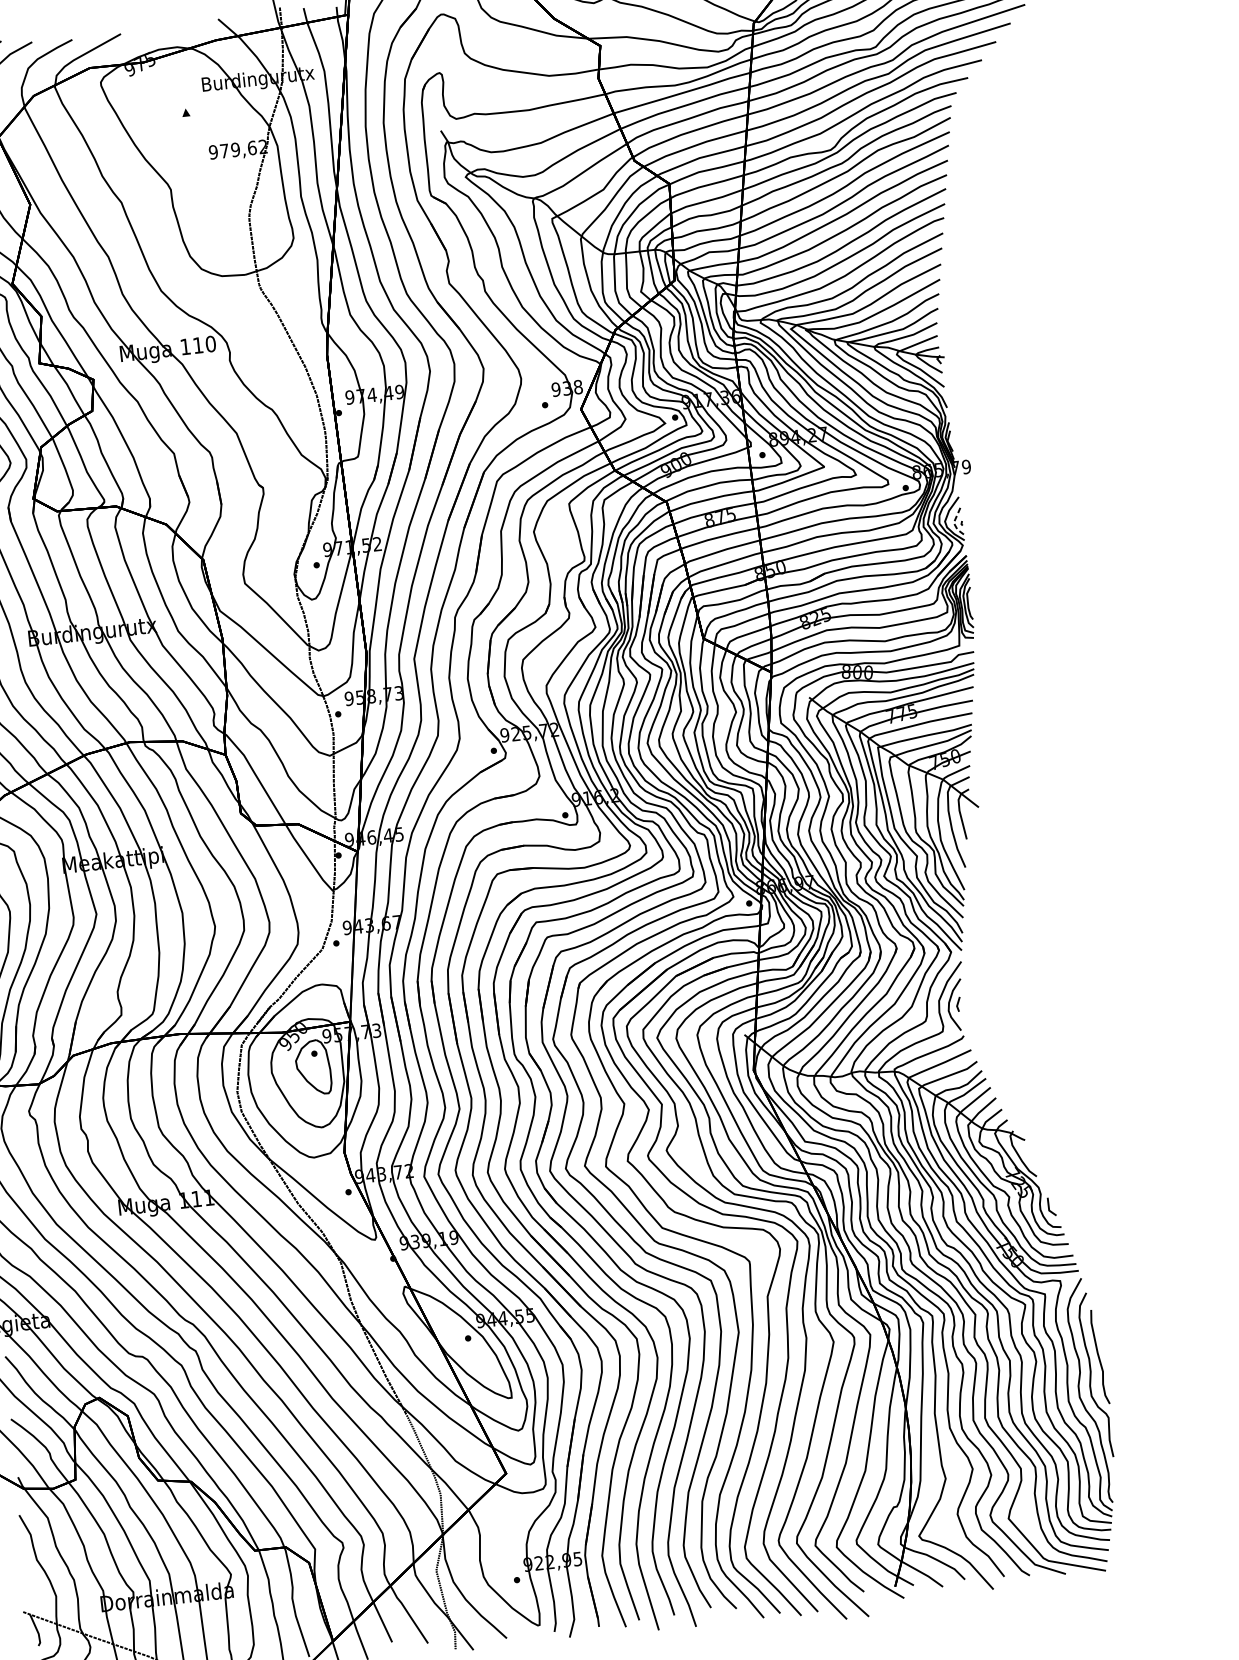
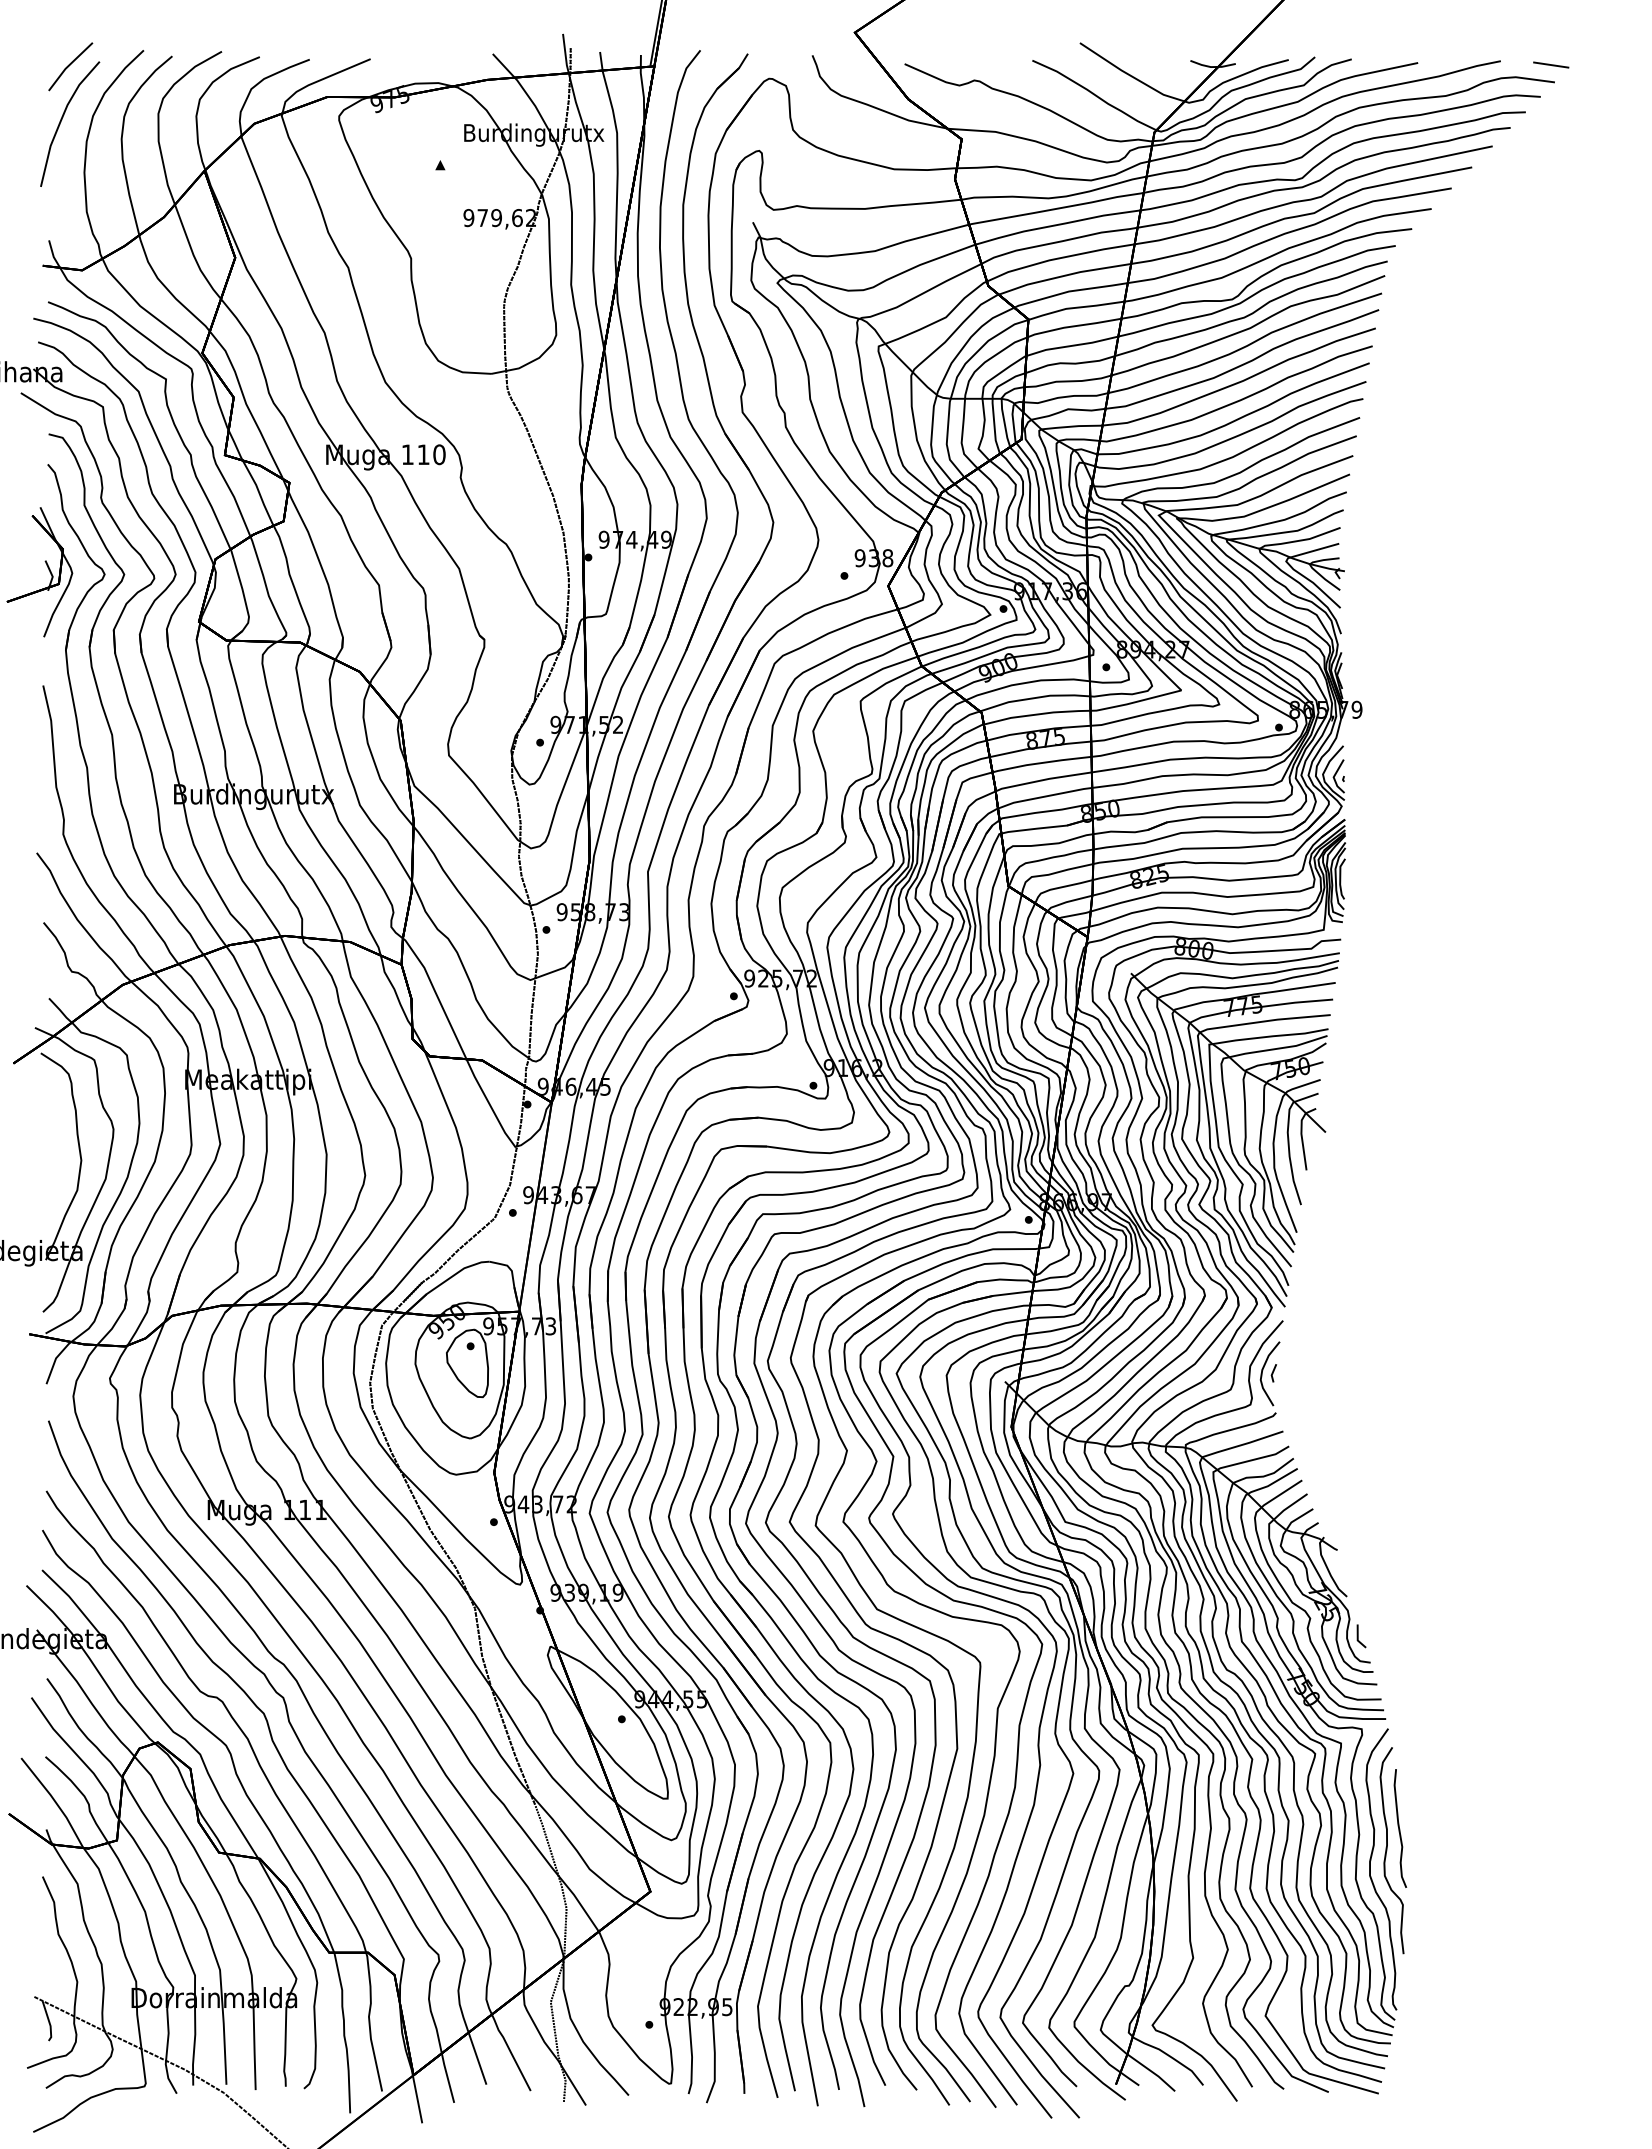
line: (953, 523) -> (1333, 777), dashed -> solid

